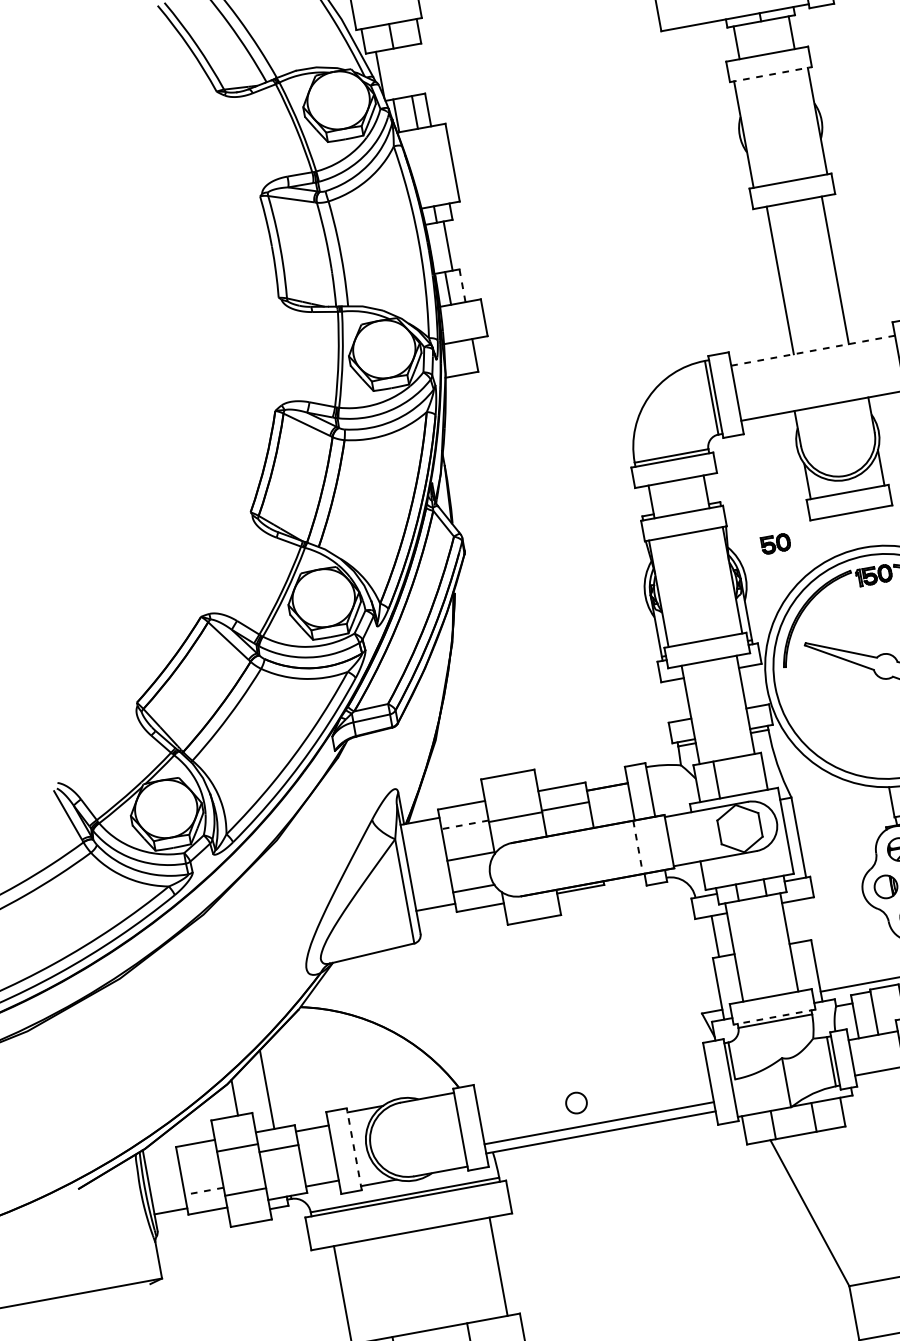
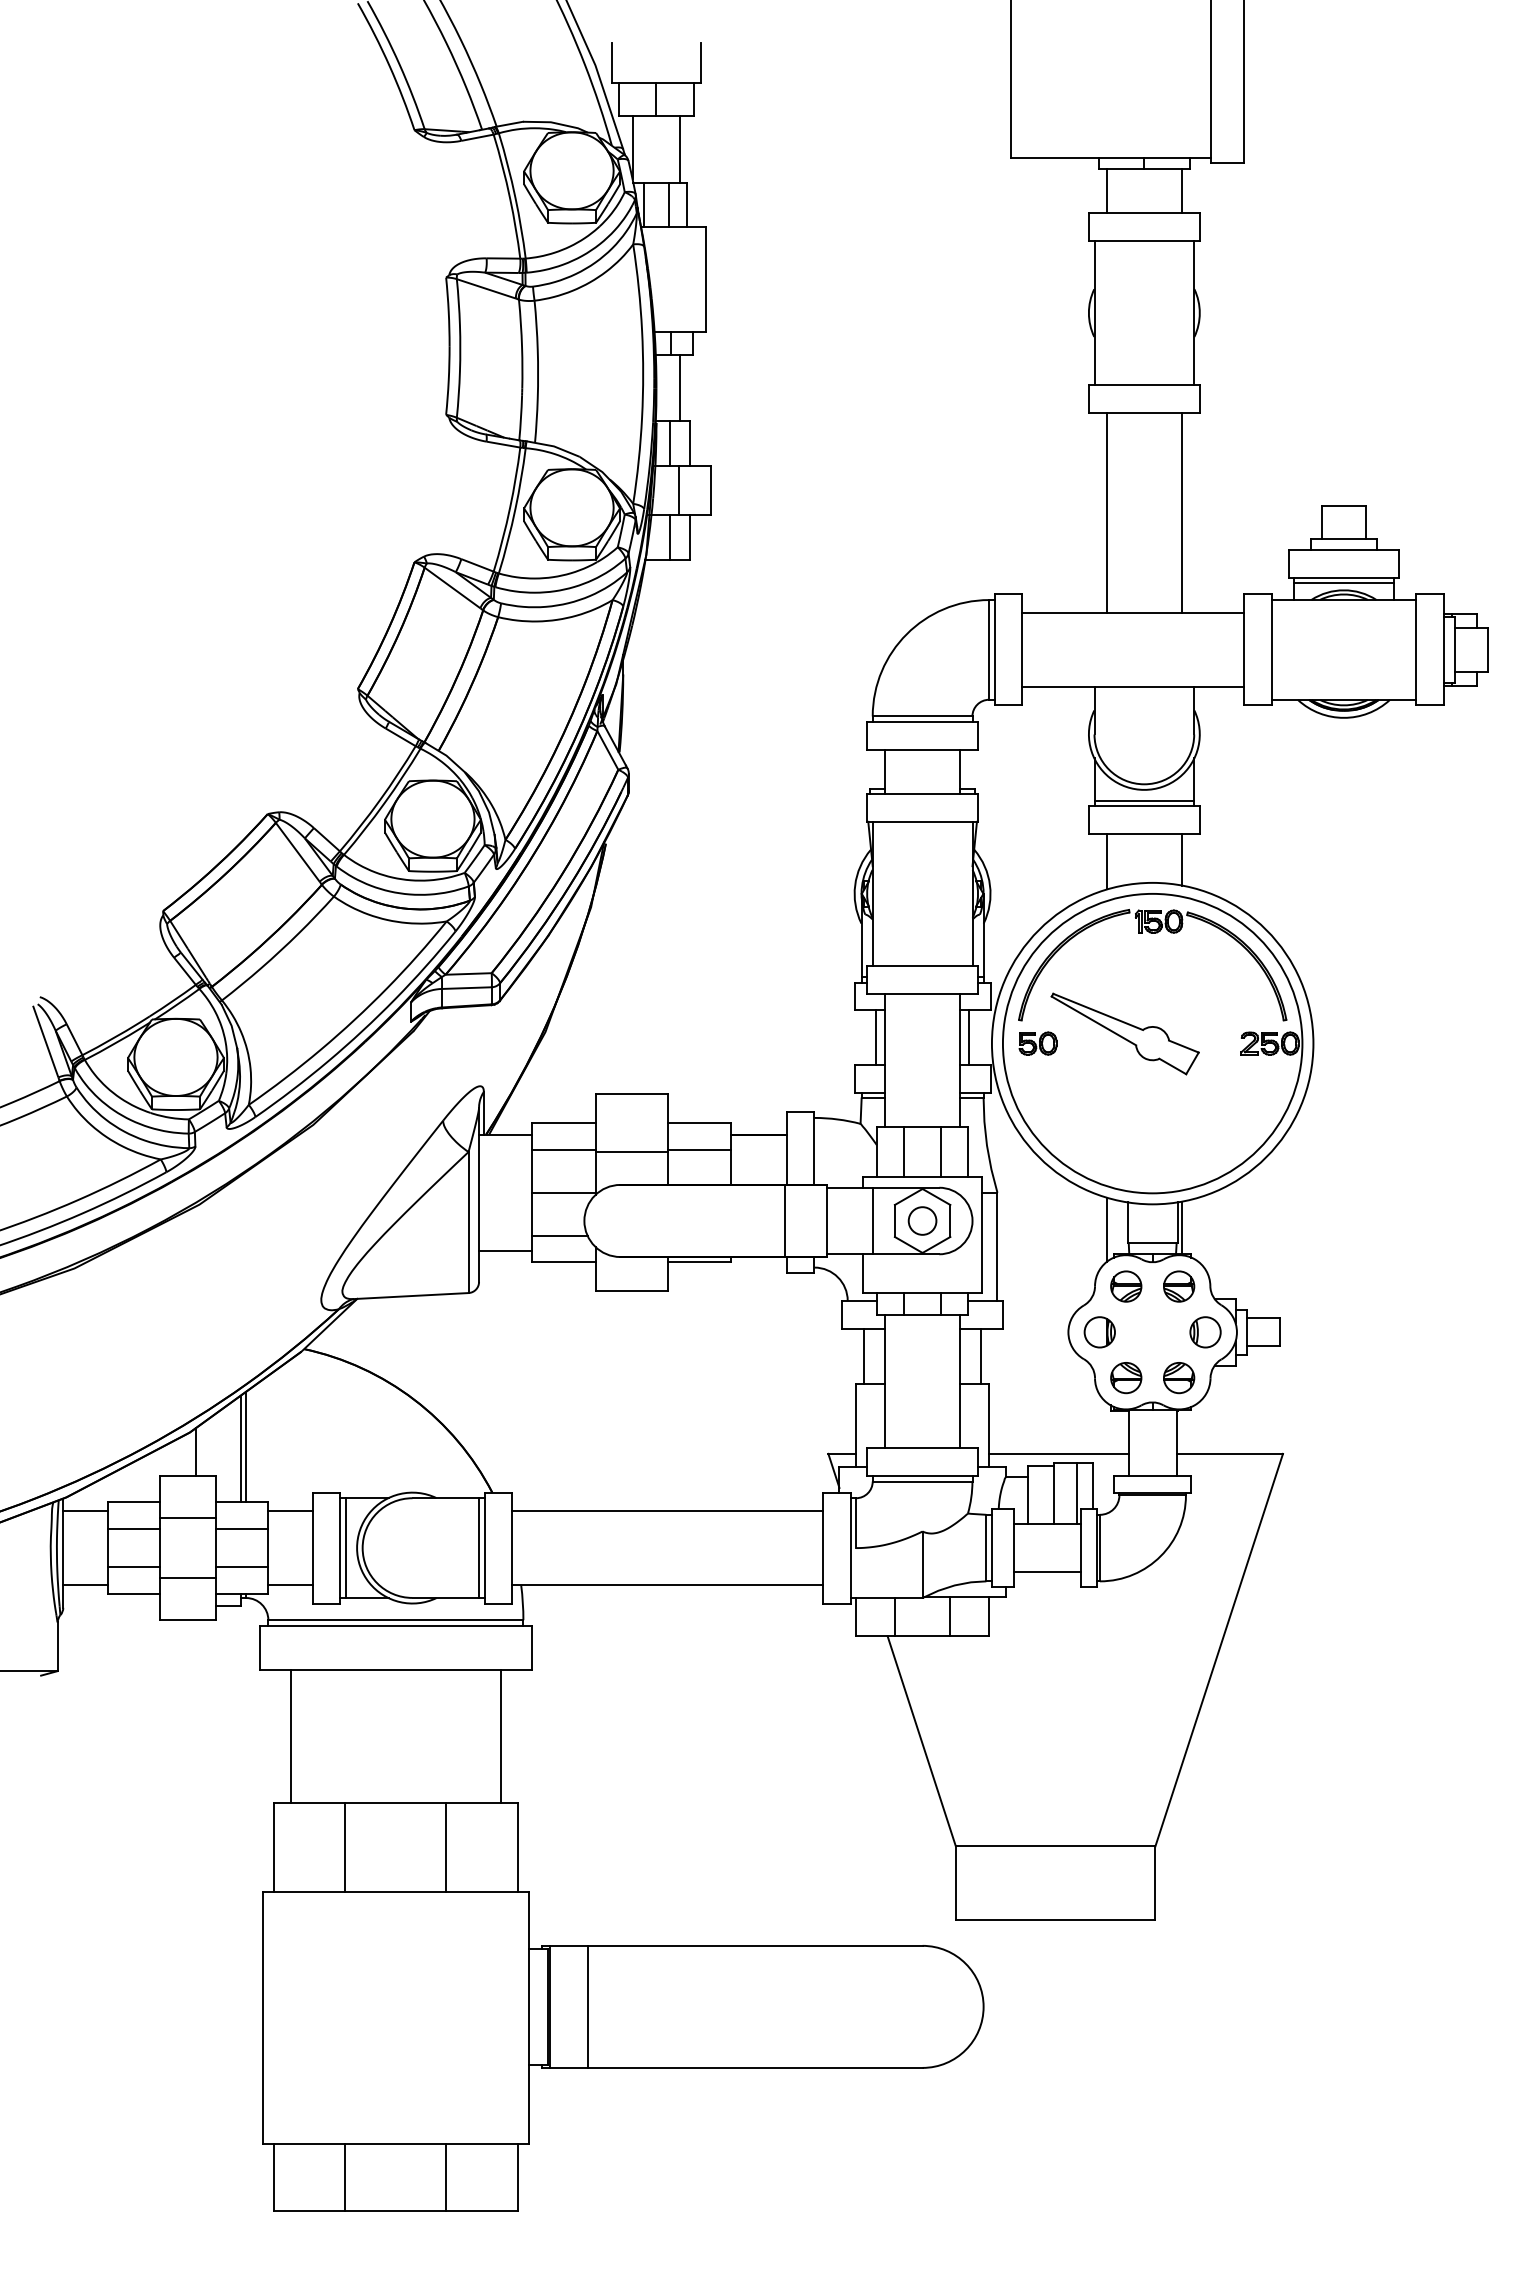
line: (415, 69) -> (680, 149), added
line: (770, 74) -> (1144, 240), dashed -> solid
line: (462, 285) -> (689, 442), dashed -> solid
line: (460, 322) -> (678, 490), added
line: (813, 350) -> (1133, 612), dashed -> solid
line: (461, 357) -> (670, 537), added
line: (847, 488) -> (1144, 801), added
line: (882, 526) -> (1181, 859), added
line: (827, 538) -> (1107, 861), added
part: (775, 543) -> (1037, 1043), moved
line: (749, 686) -> (969, 1037), added
line: (681, 699) -> (876, 1037), added
line: (744, 774) -> (941, 1151), added
line: (877, 809) -> (1107, 1229), added
line: (465, 824) -> (563, 1149), dashed -> solid
line: (702, 835) -> (872, 1220), added
line: (638, 847) -> (784, 1221), dashed -> solid
line: (801, 920) -> (980, 1355), added
line: (890, 1009) -> (1076, 1493), added
line: (774, 1017) -> (922, 1476), dashed -> solid
line: (271, 1086) -> (246, 1446), added
circle: (576, 1102) -> (922, 1220), moved
line: (599, 1122) -> (667, 1510), moved
line: (457, 1130) -> (479, 1548), added
line: (354, 1148) -> (340, 1547), dashed -> solid
line: (358, 1148) -> (345, 1548), added
line: (160, 1156) -> (85, 1510), added
line: (198, 1163) -> (133, 1529), added
line: (283, 1177) -> (241, 1567), added
line: (204, 1191) -> (133, 1567), dashed -> solid

